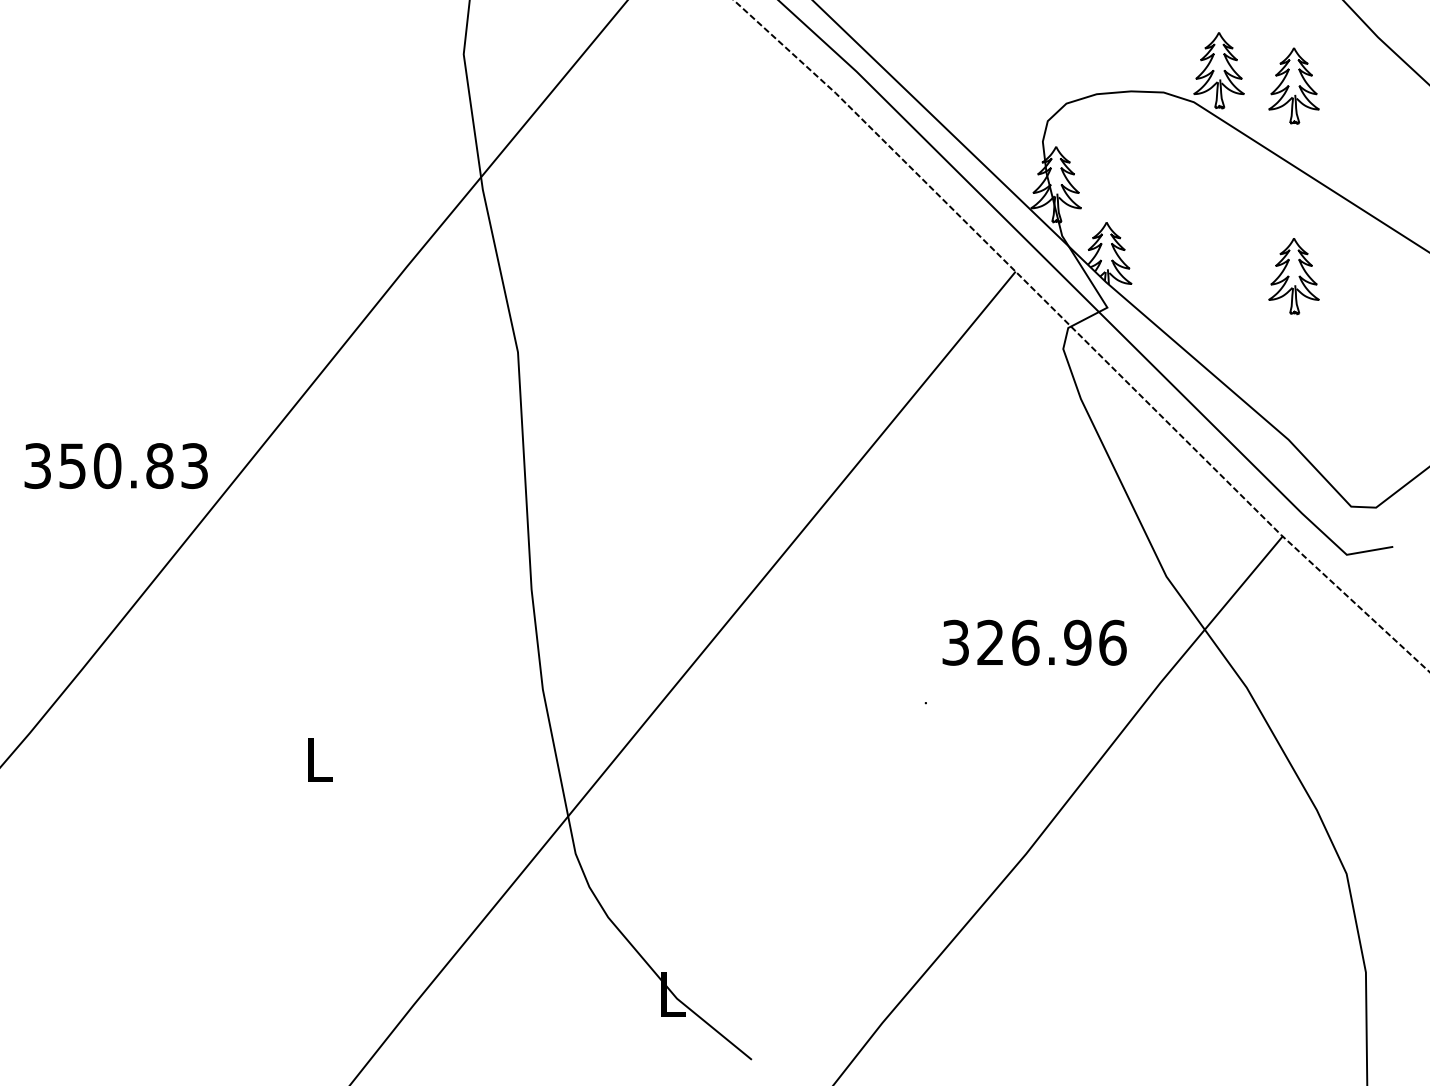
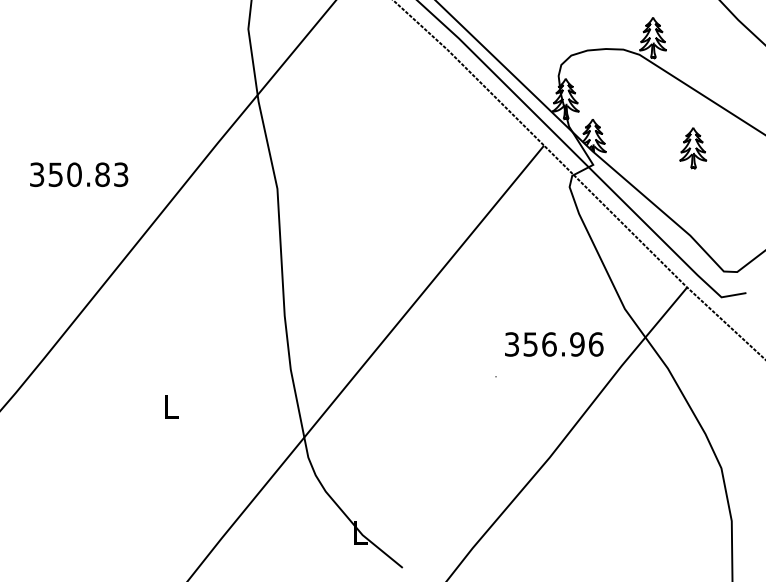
part: (1294, 86) -> (693, 46), removed
text: (116, 465) -> (79, 174), moved
text: (990, 642) -> (530, 344), 326.96 -> 356.96

